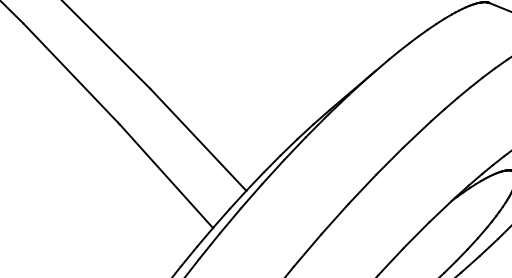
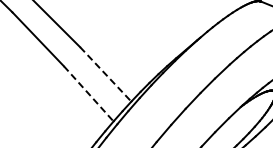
line: (199, 139) -> (106, 74), solid -> dashed
line: (167, 177) -> (89, 94), solid -> dashed

